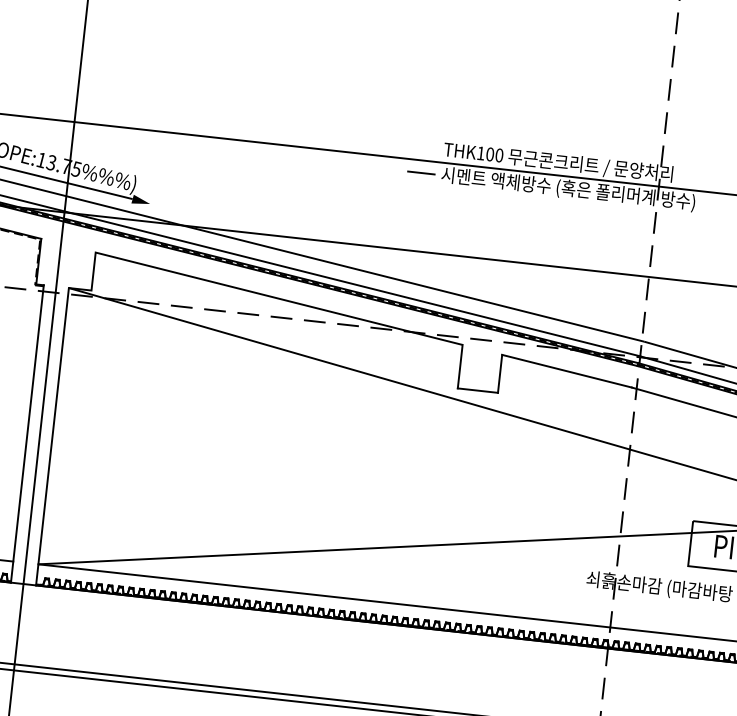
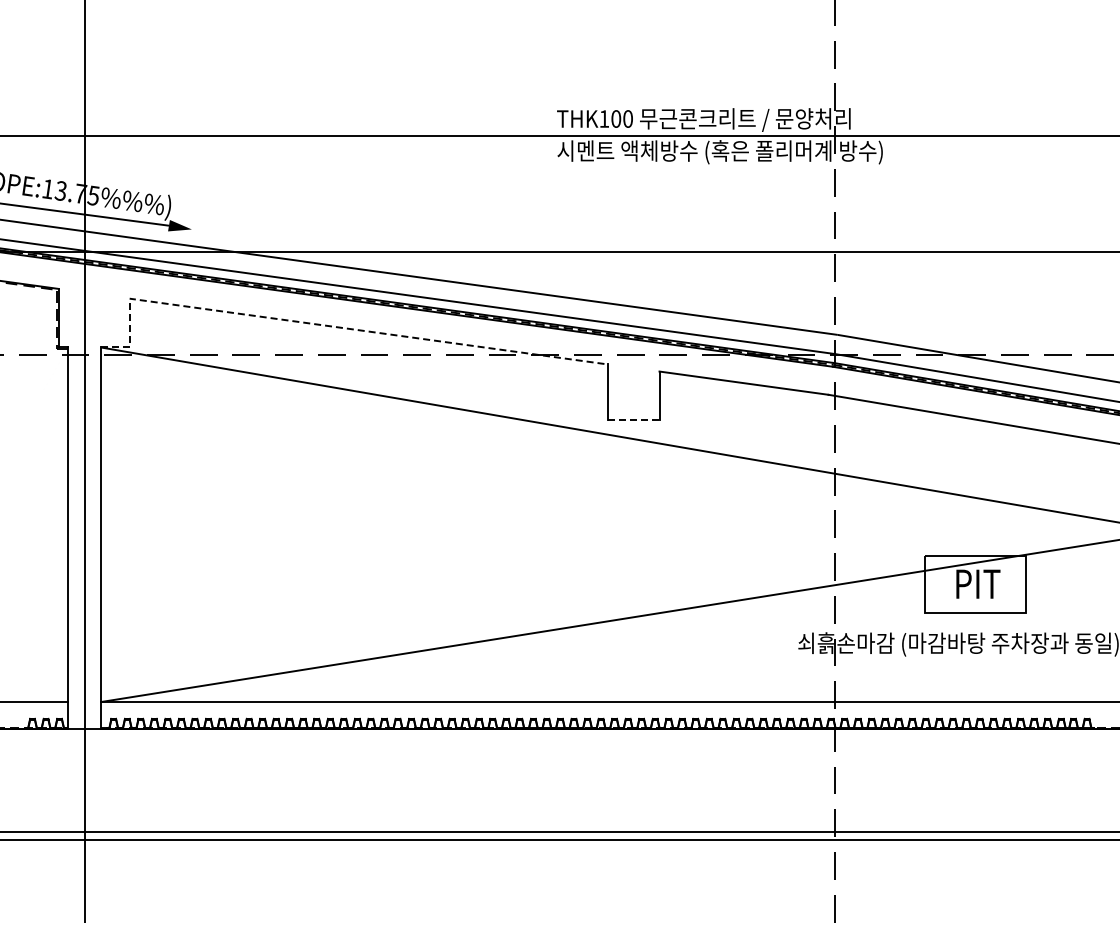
line: (421, 173) -> (531, 152), removed
line: (248, 291) -> (328, 326), solid -> dashed
line: (477, 390) -> (633, 420), solid -> dashed

